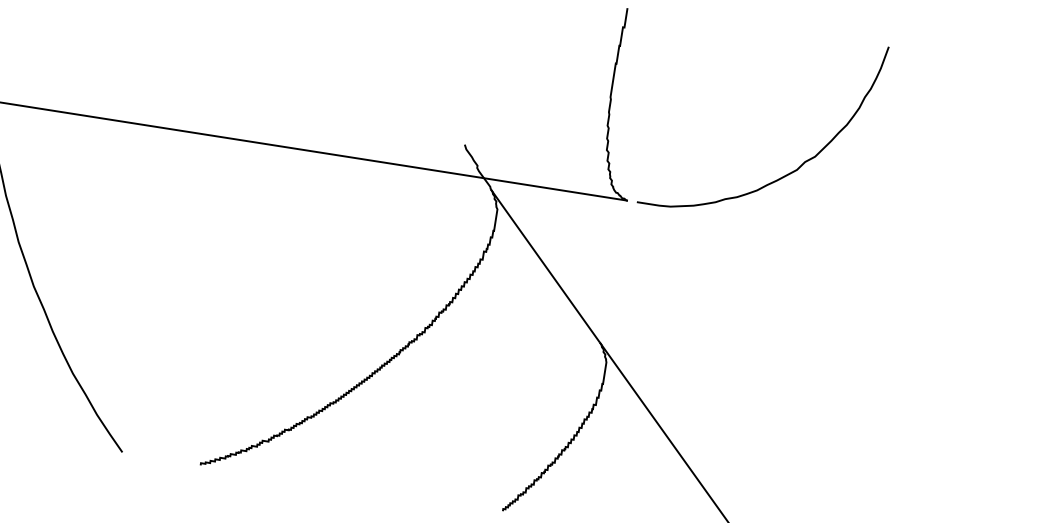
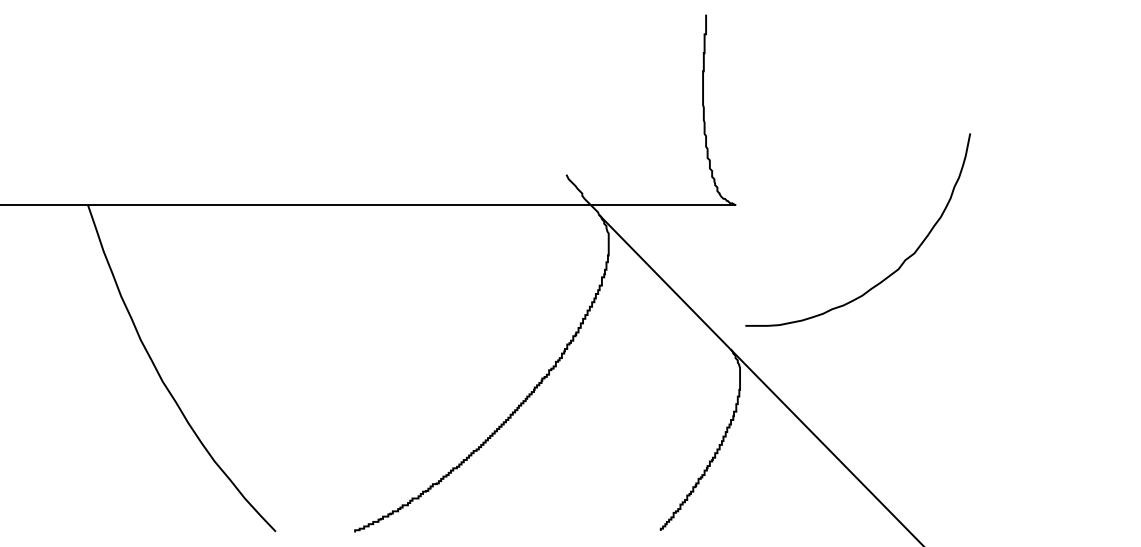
curve: (787, 173) -> (889, 274), moved

